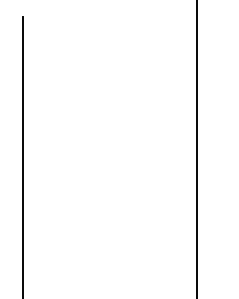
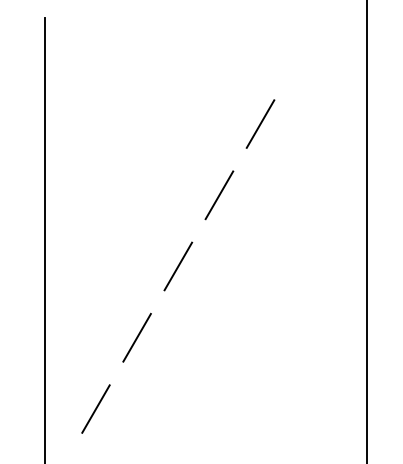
line: (139, 74) -> (259, 124), added
line: (117, 112) -> (219, 194), added
line: (94, 151) -> (176, 266), added
line: (72, 190) -> (136, 338), added
line: (50, 228) -> (95, 408), added

